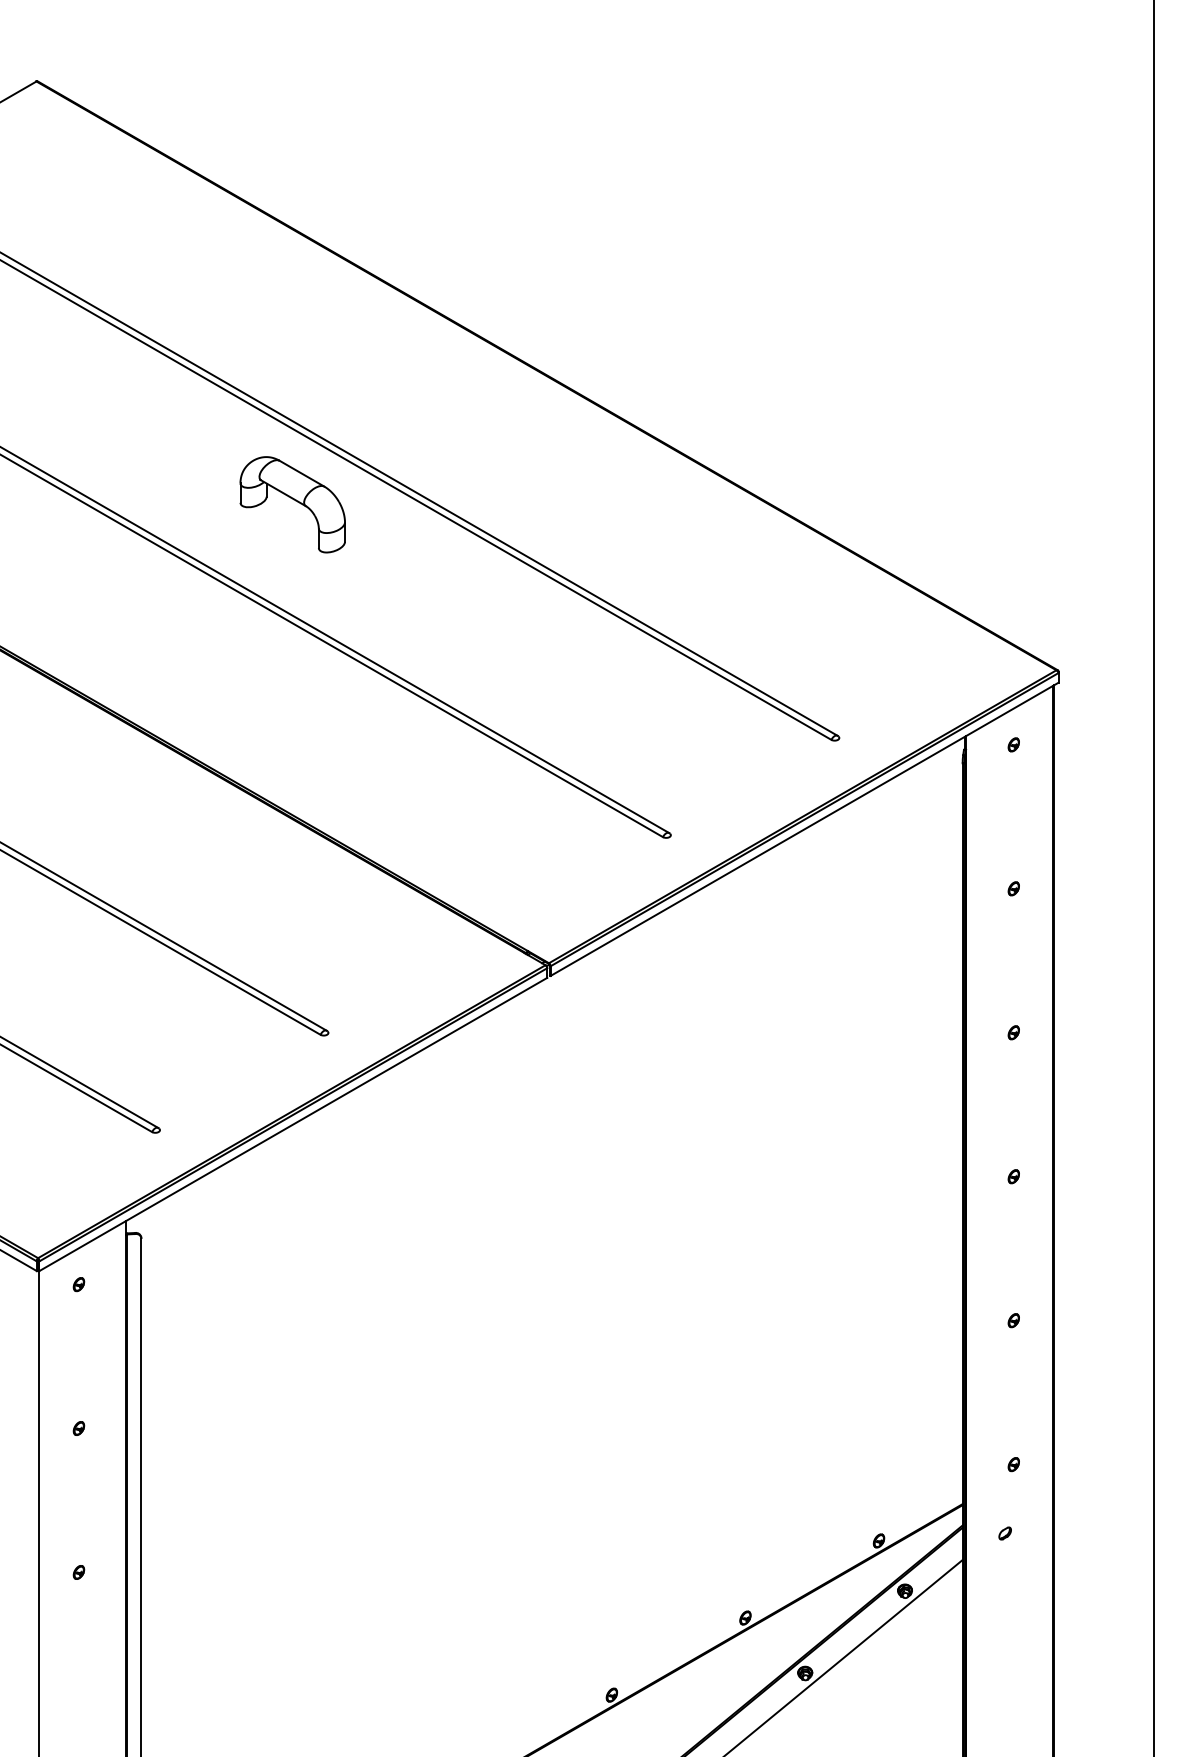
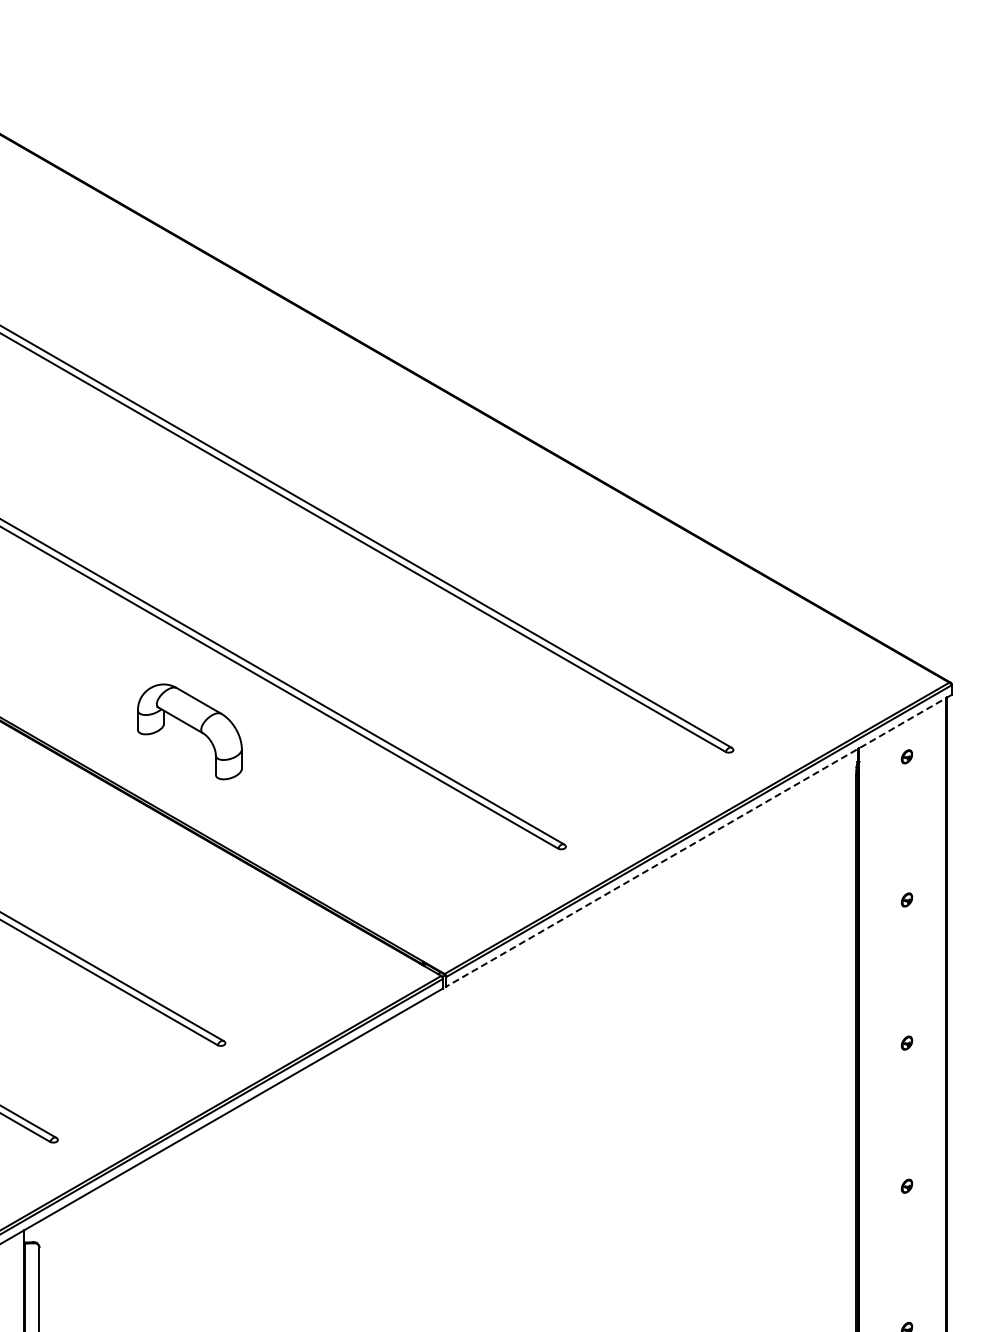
part: (292, 504) -> (189, 731), moved
line: (804, 829) -> (698, 840), solid -> dashed

